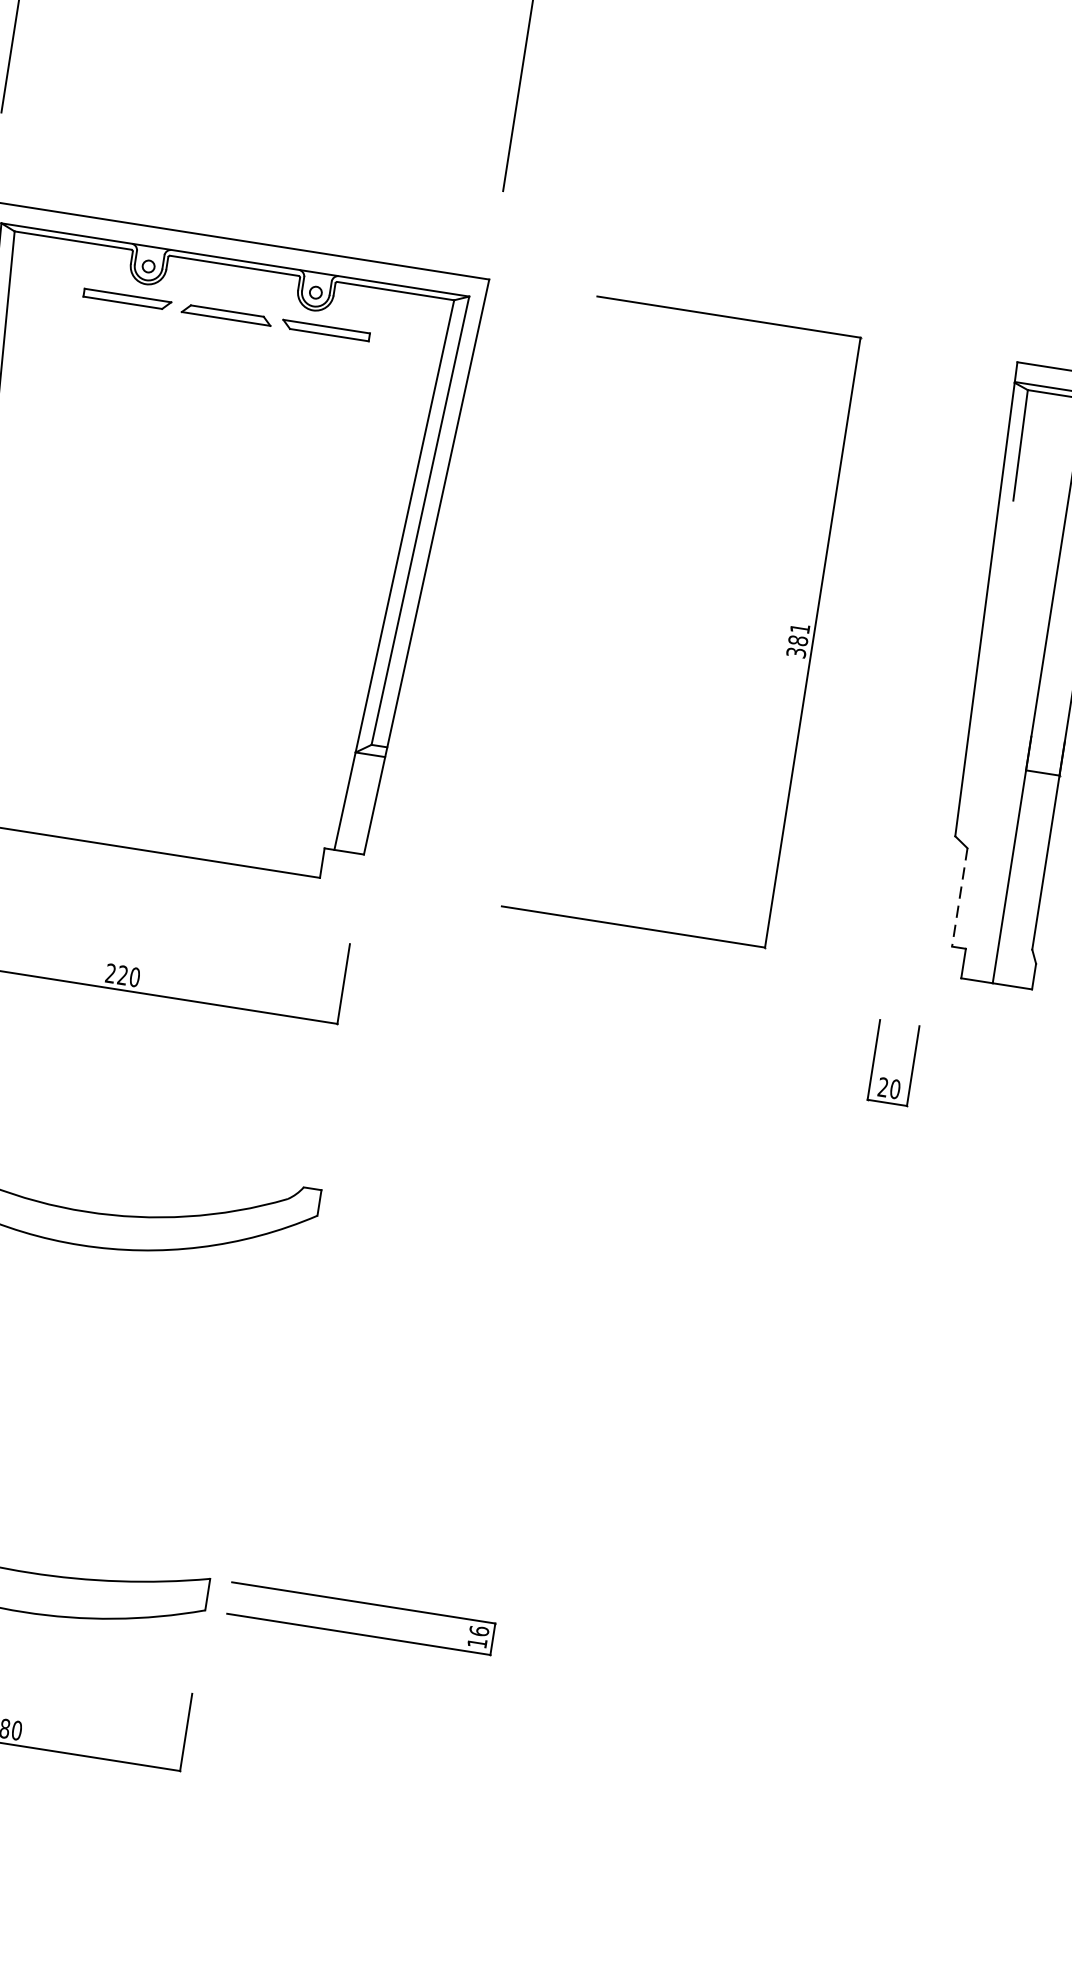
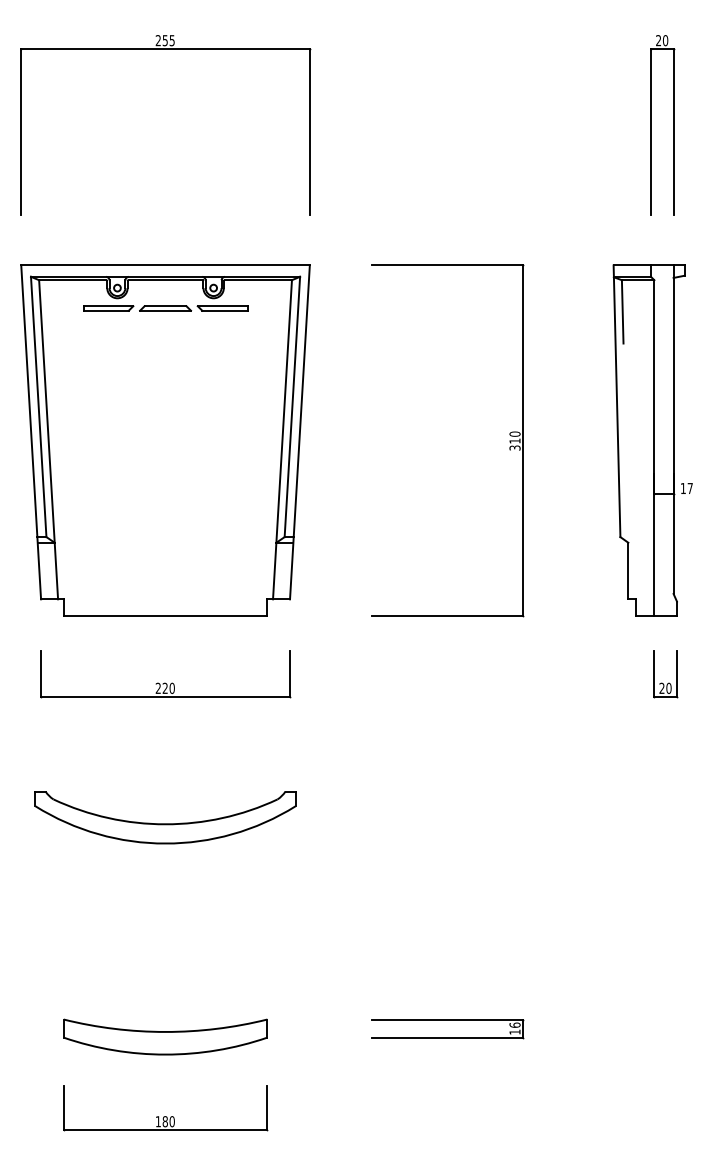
text: (798, 634) -> (514, 437), 381 -> 310
line: (959, 898) -> (628, 571), dashed -> solid
part: (885, 1077) -> (662, 682), moved
part: (358, 1634) -> (447, 1037), moved

